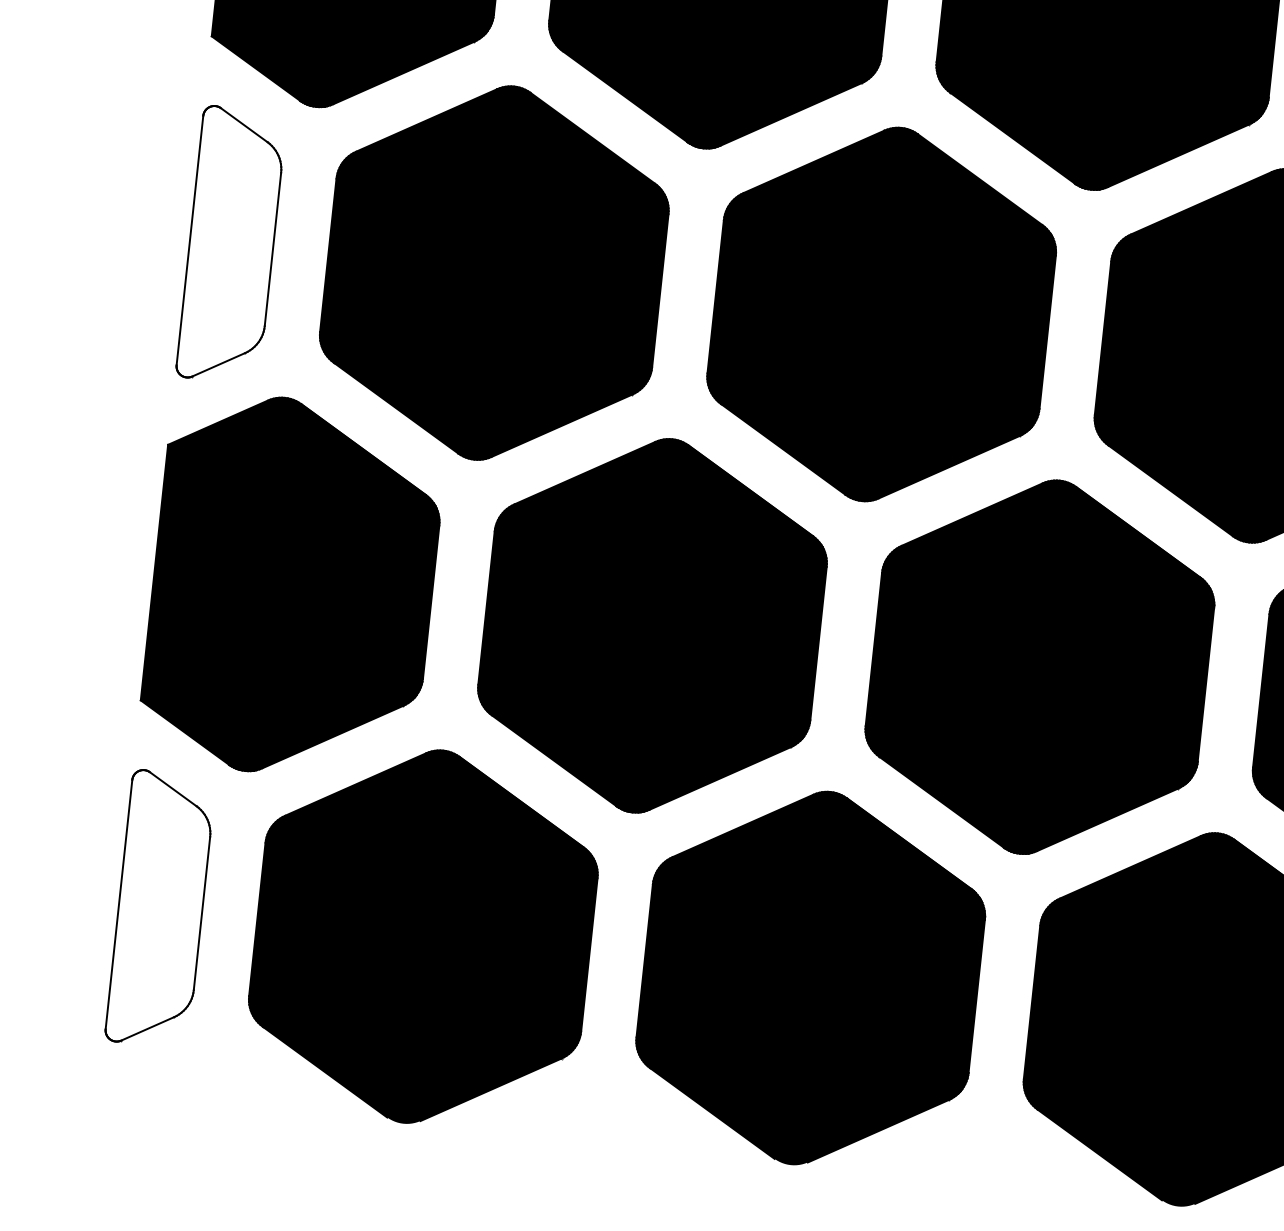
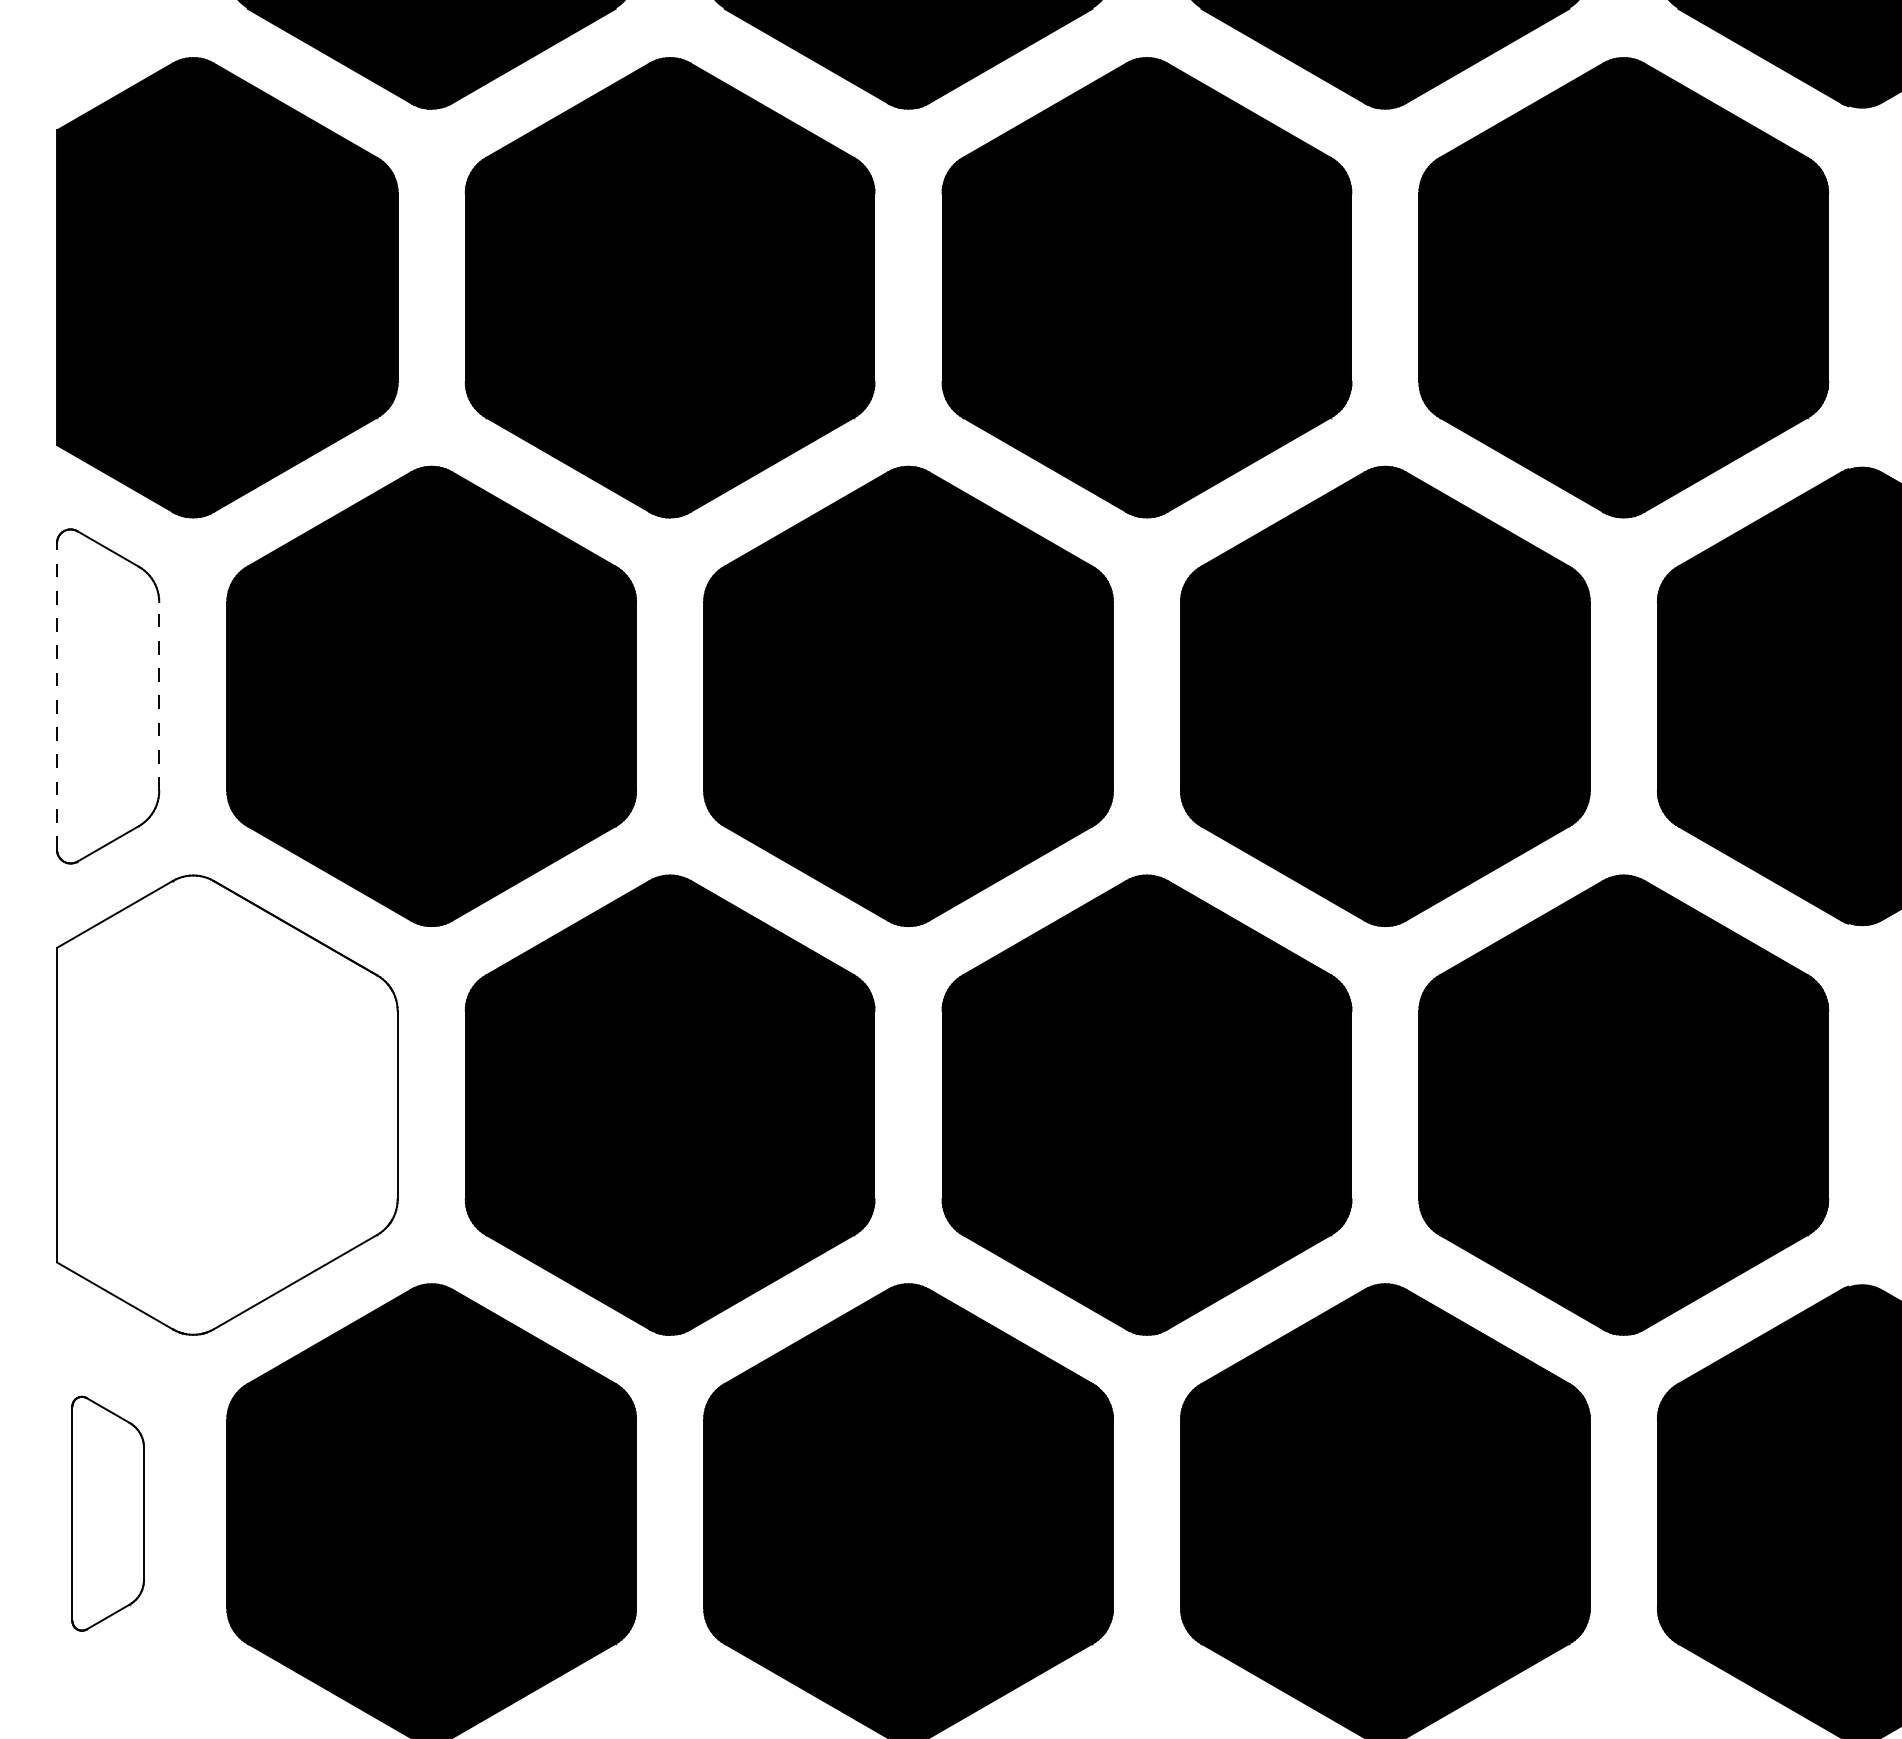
line: (190, 239) -> (57, 695), solid -> dashed
line: (273, 248) -> (159, 695), solid -> dashed
fill: (292, 586) -> (227, 1104), removed
part: (160, 908) -> (108, 1513), size x0.7

